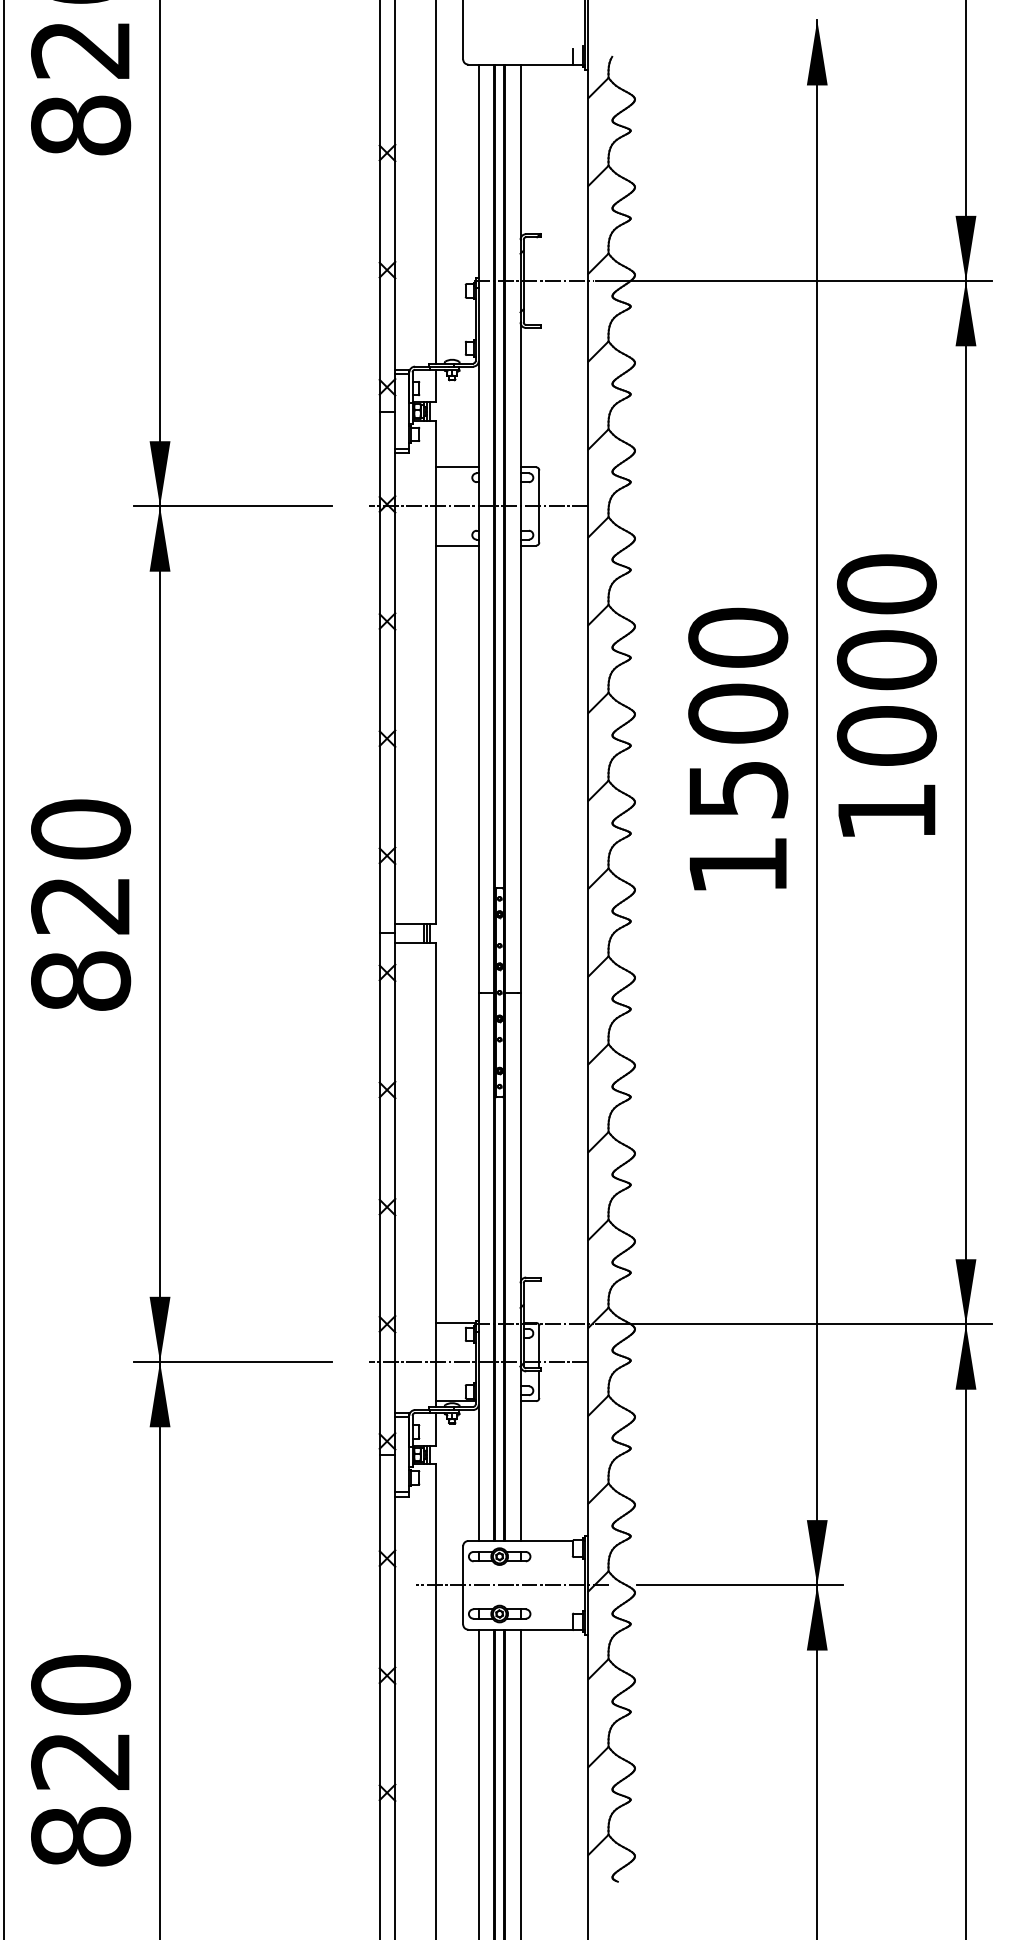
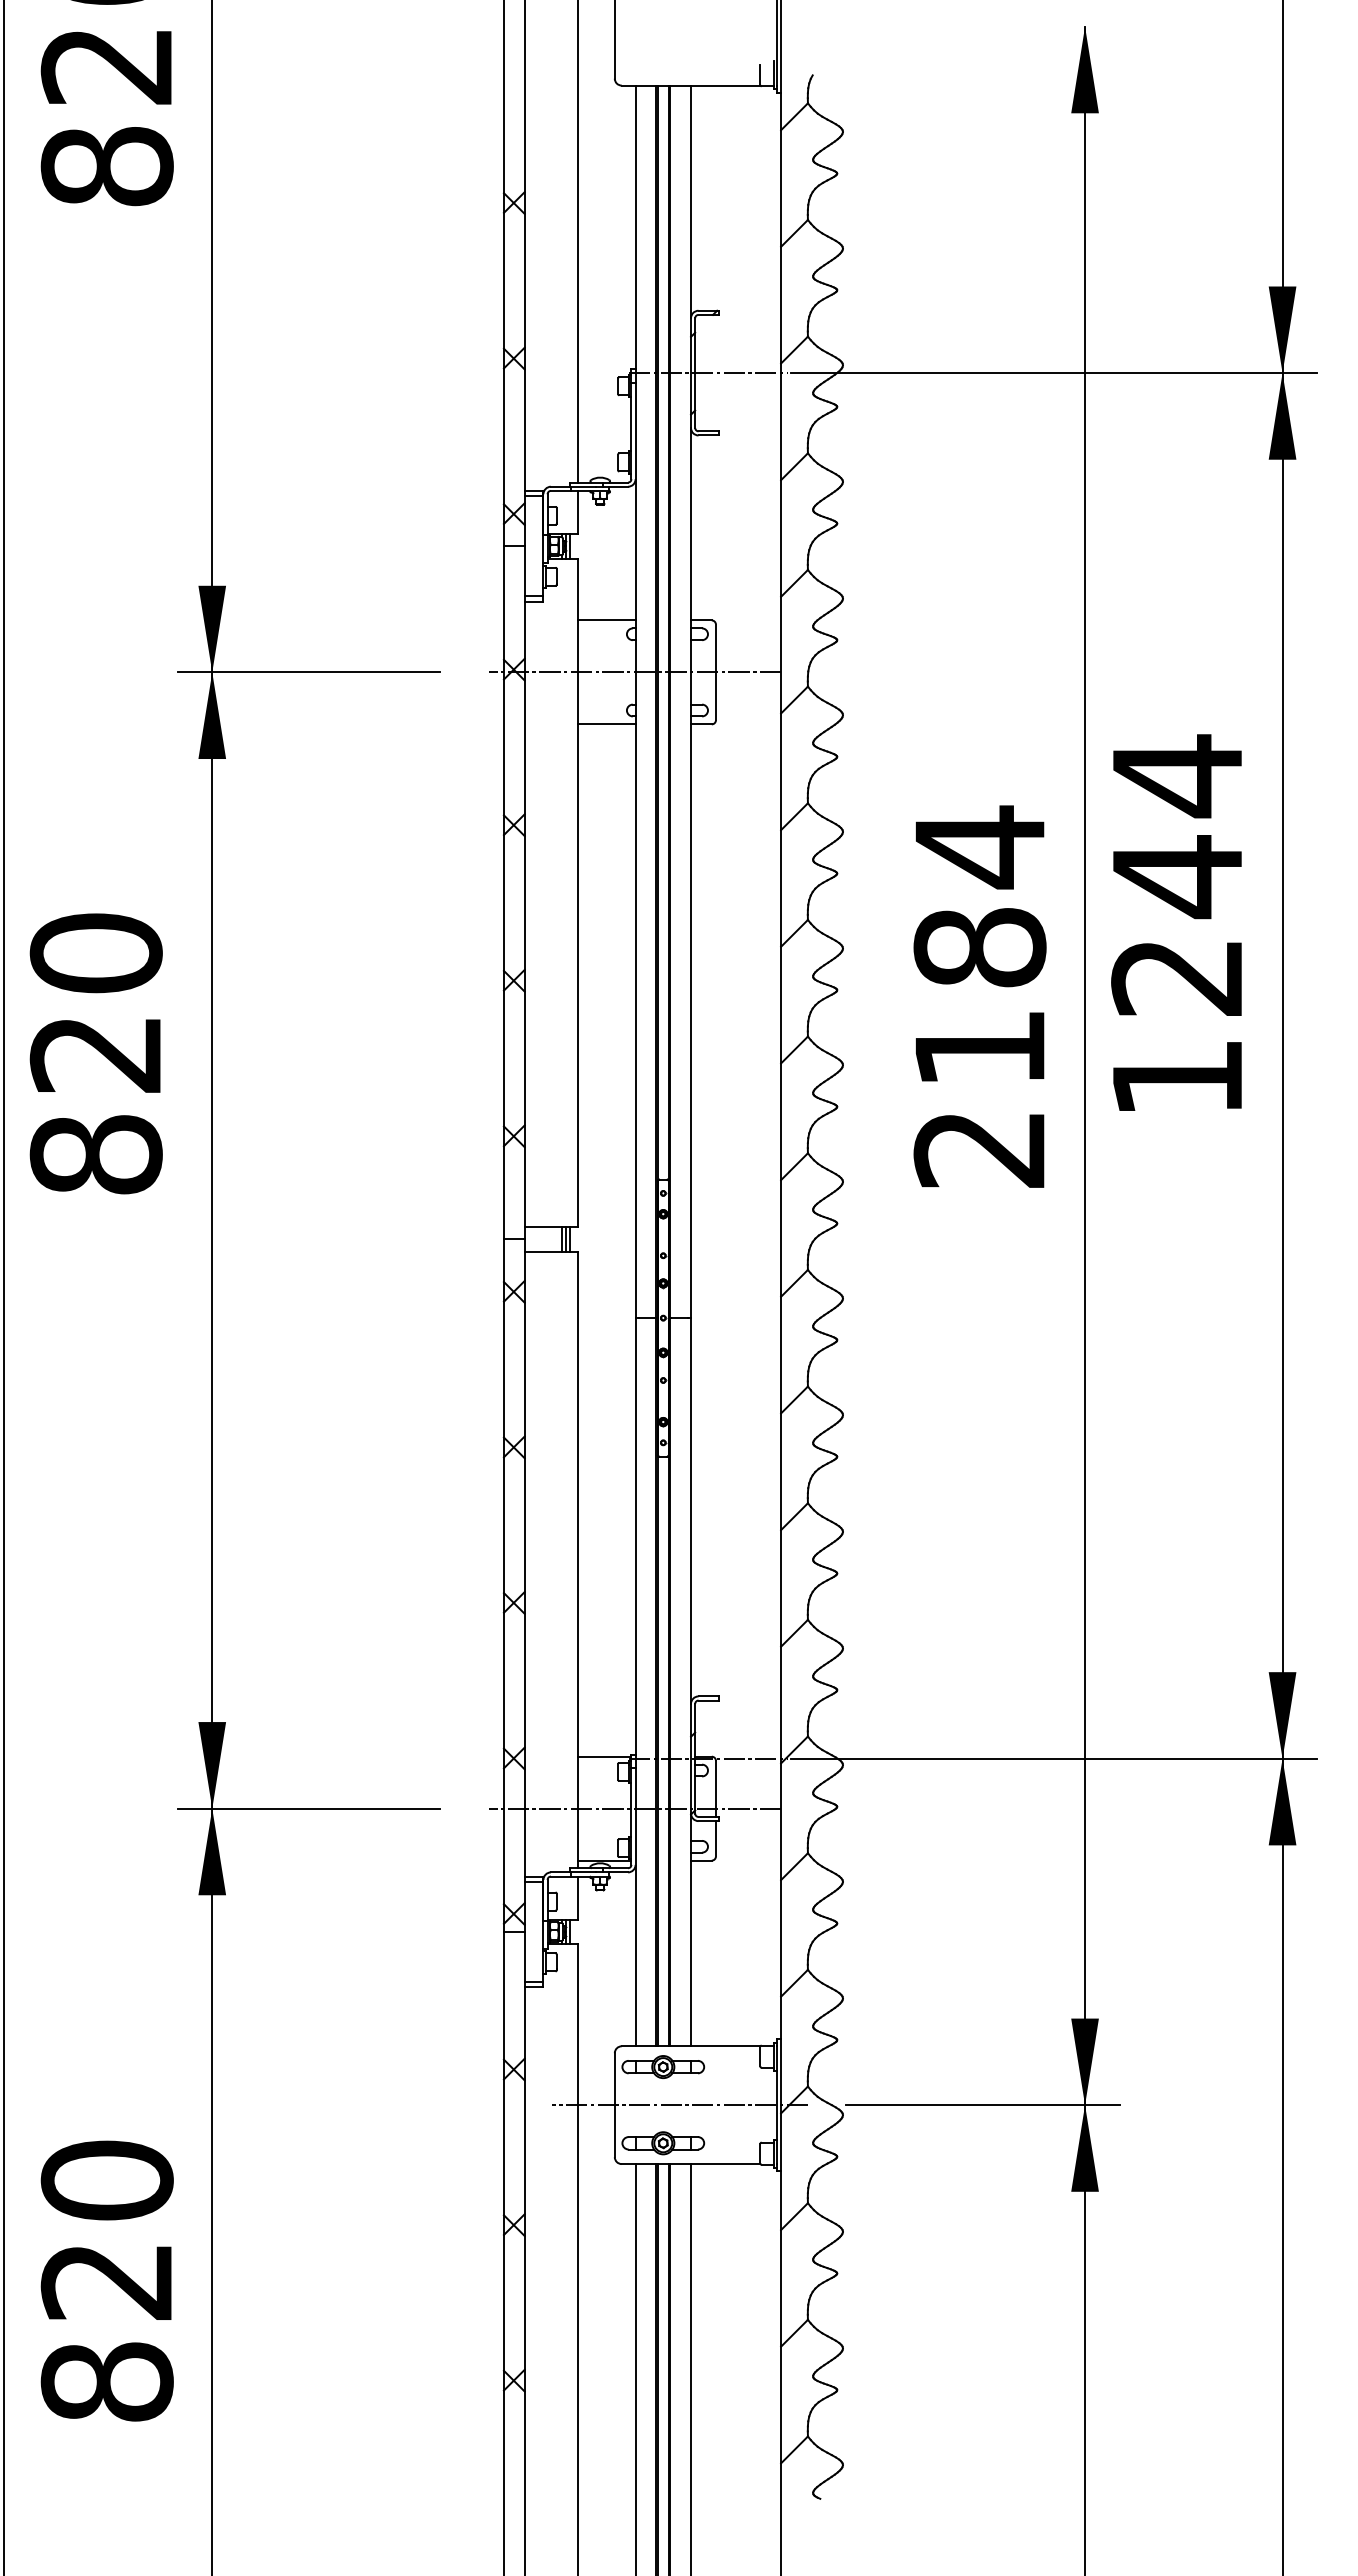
text: (886, 659) -> (1177, 875), 1000 -> 1244
text: (737, 750) -> (979, 996), 1500 -> 2184
text: (80, 904) -> (95, 1053), moved
text: (80, 1760) -> (106, 2280), moved

